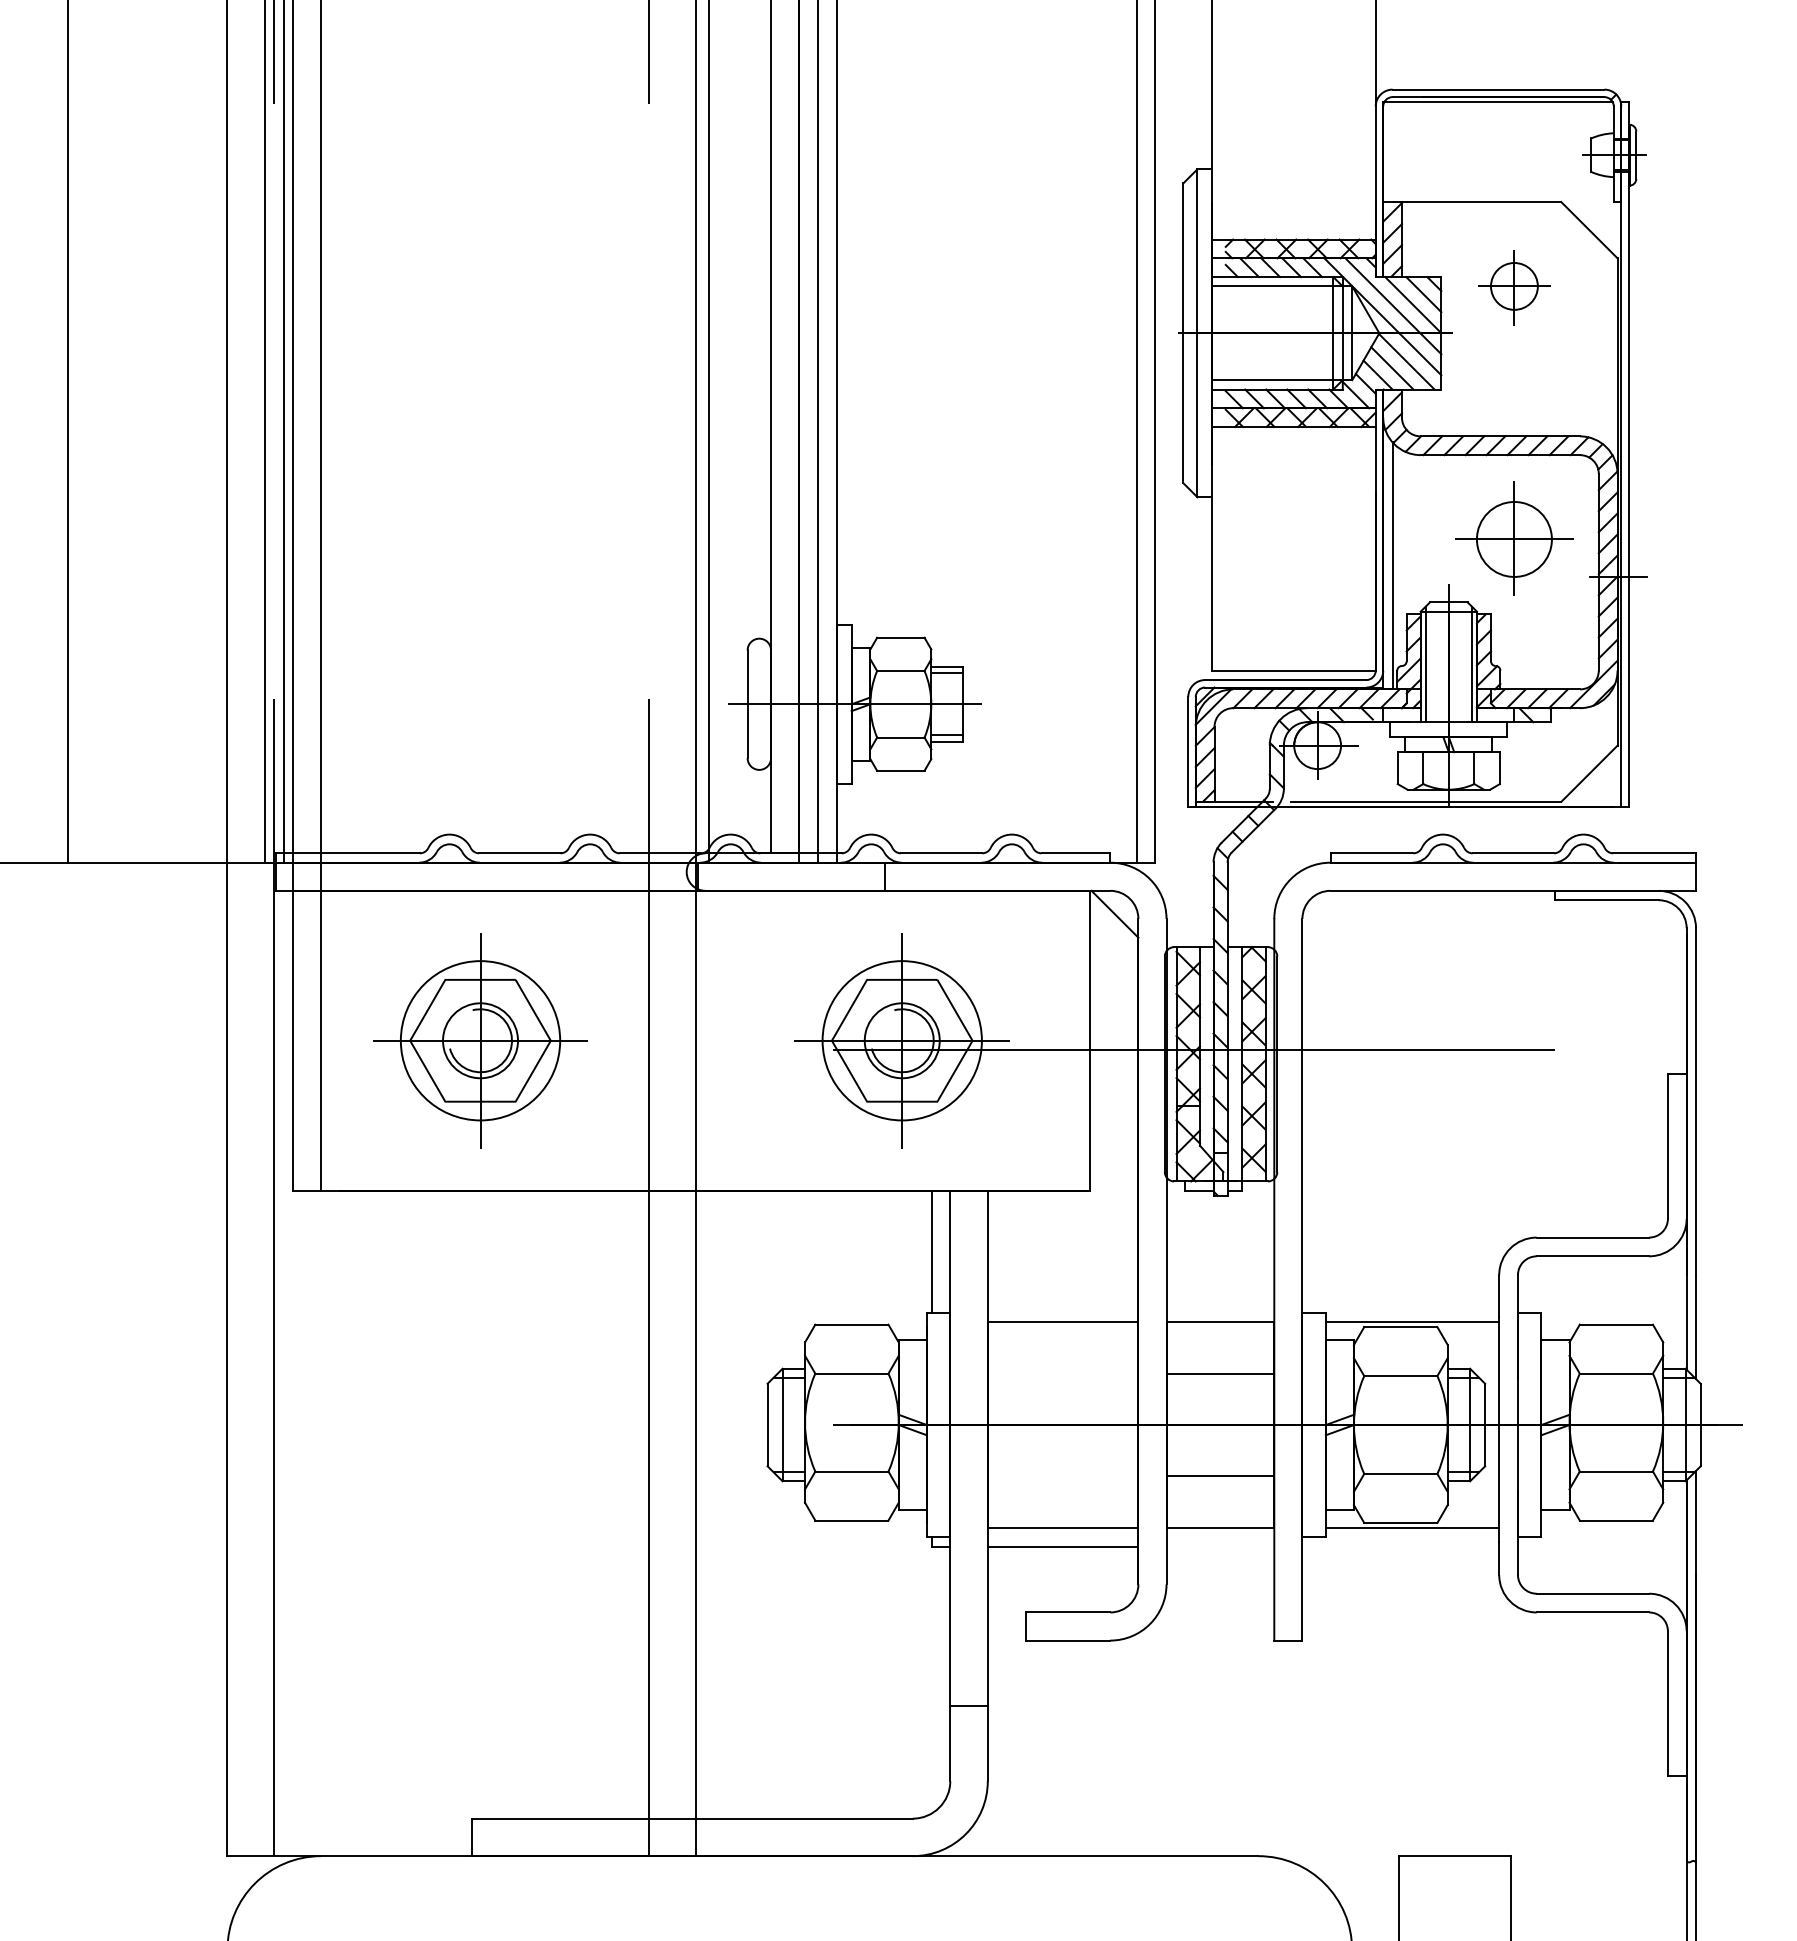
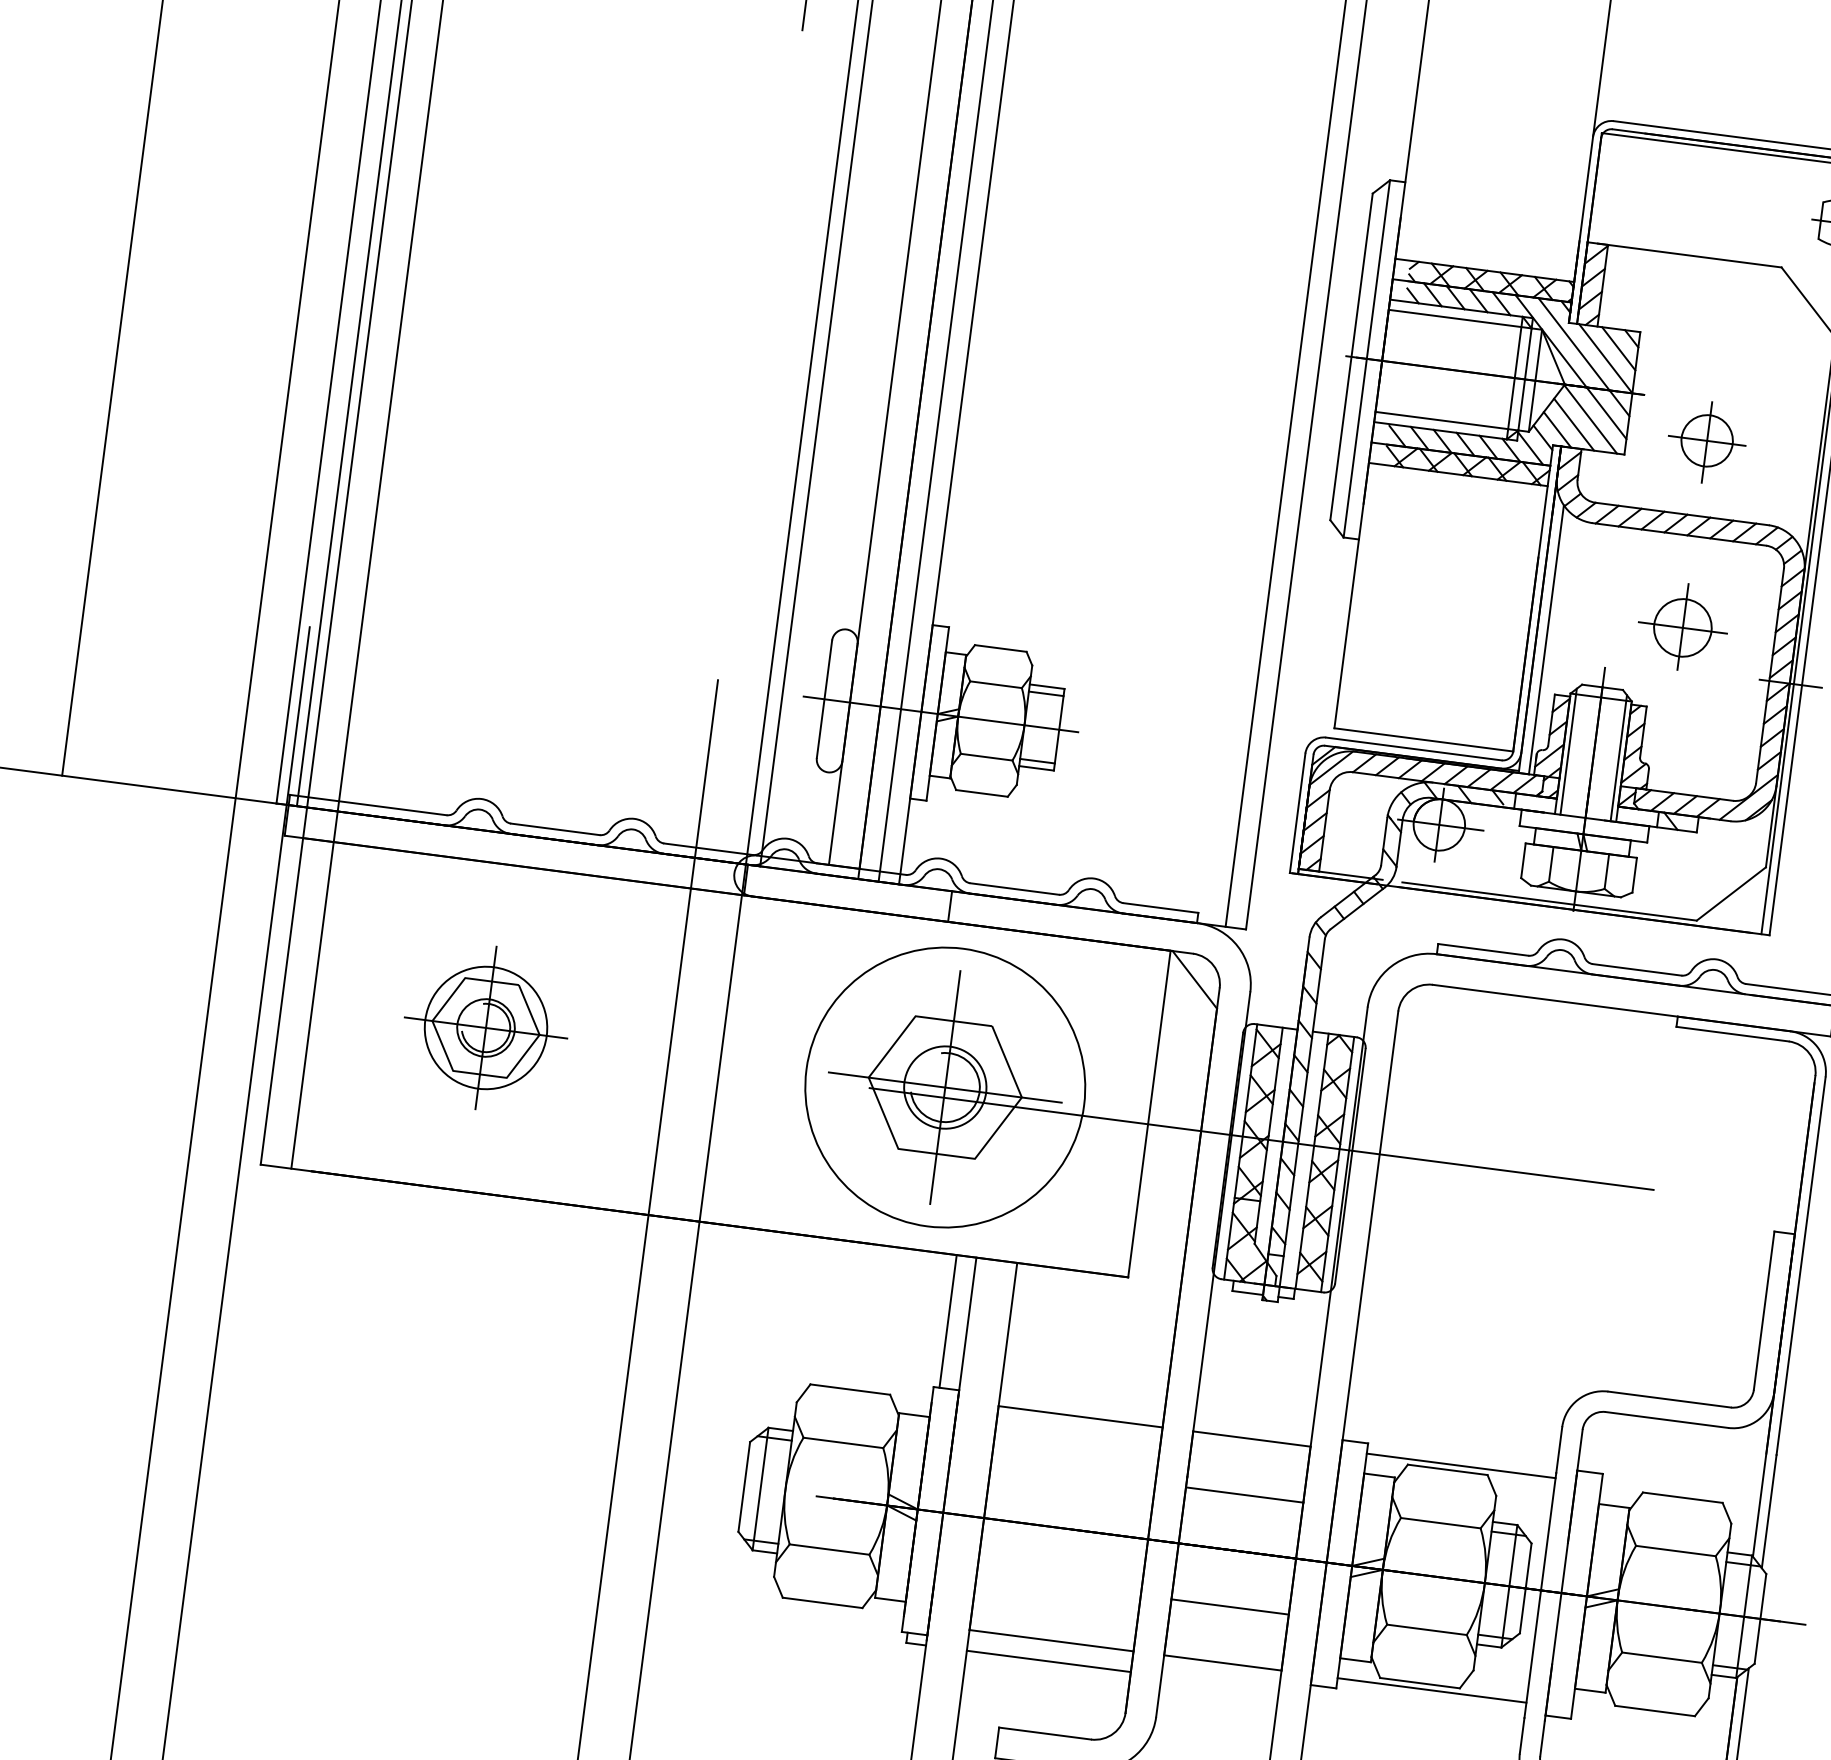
part: (1514, 287) -> (1707, 442), moved
part: (1514, 538) -> (1683, 627), size x0.7
part: (480, 1040) -> (486, 1027), size x0.7
circle: (901, 1040) -> (944, 1087), size x1.6

